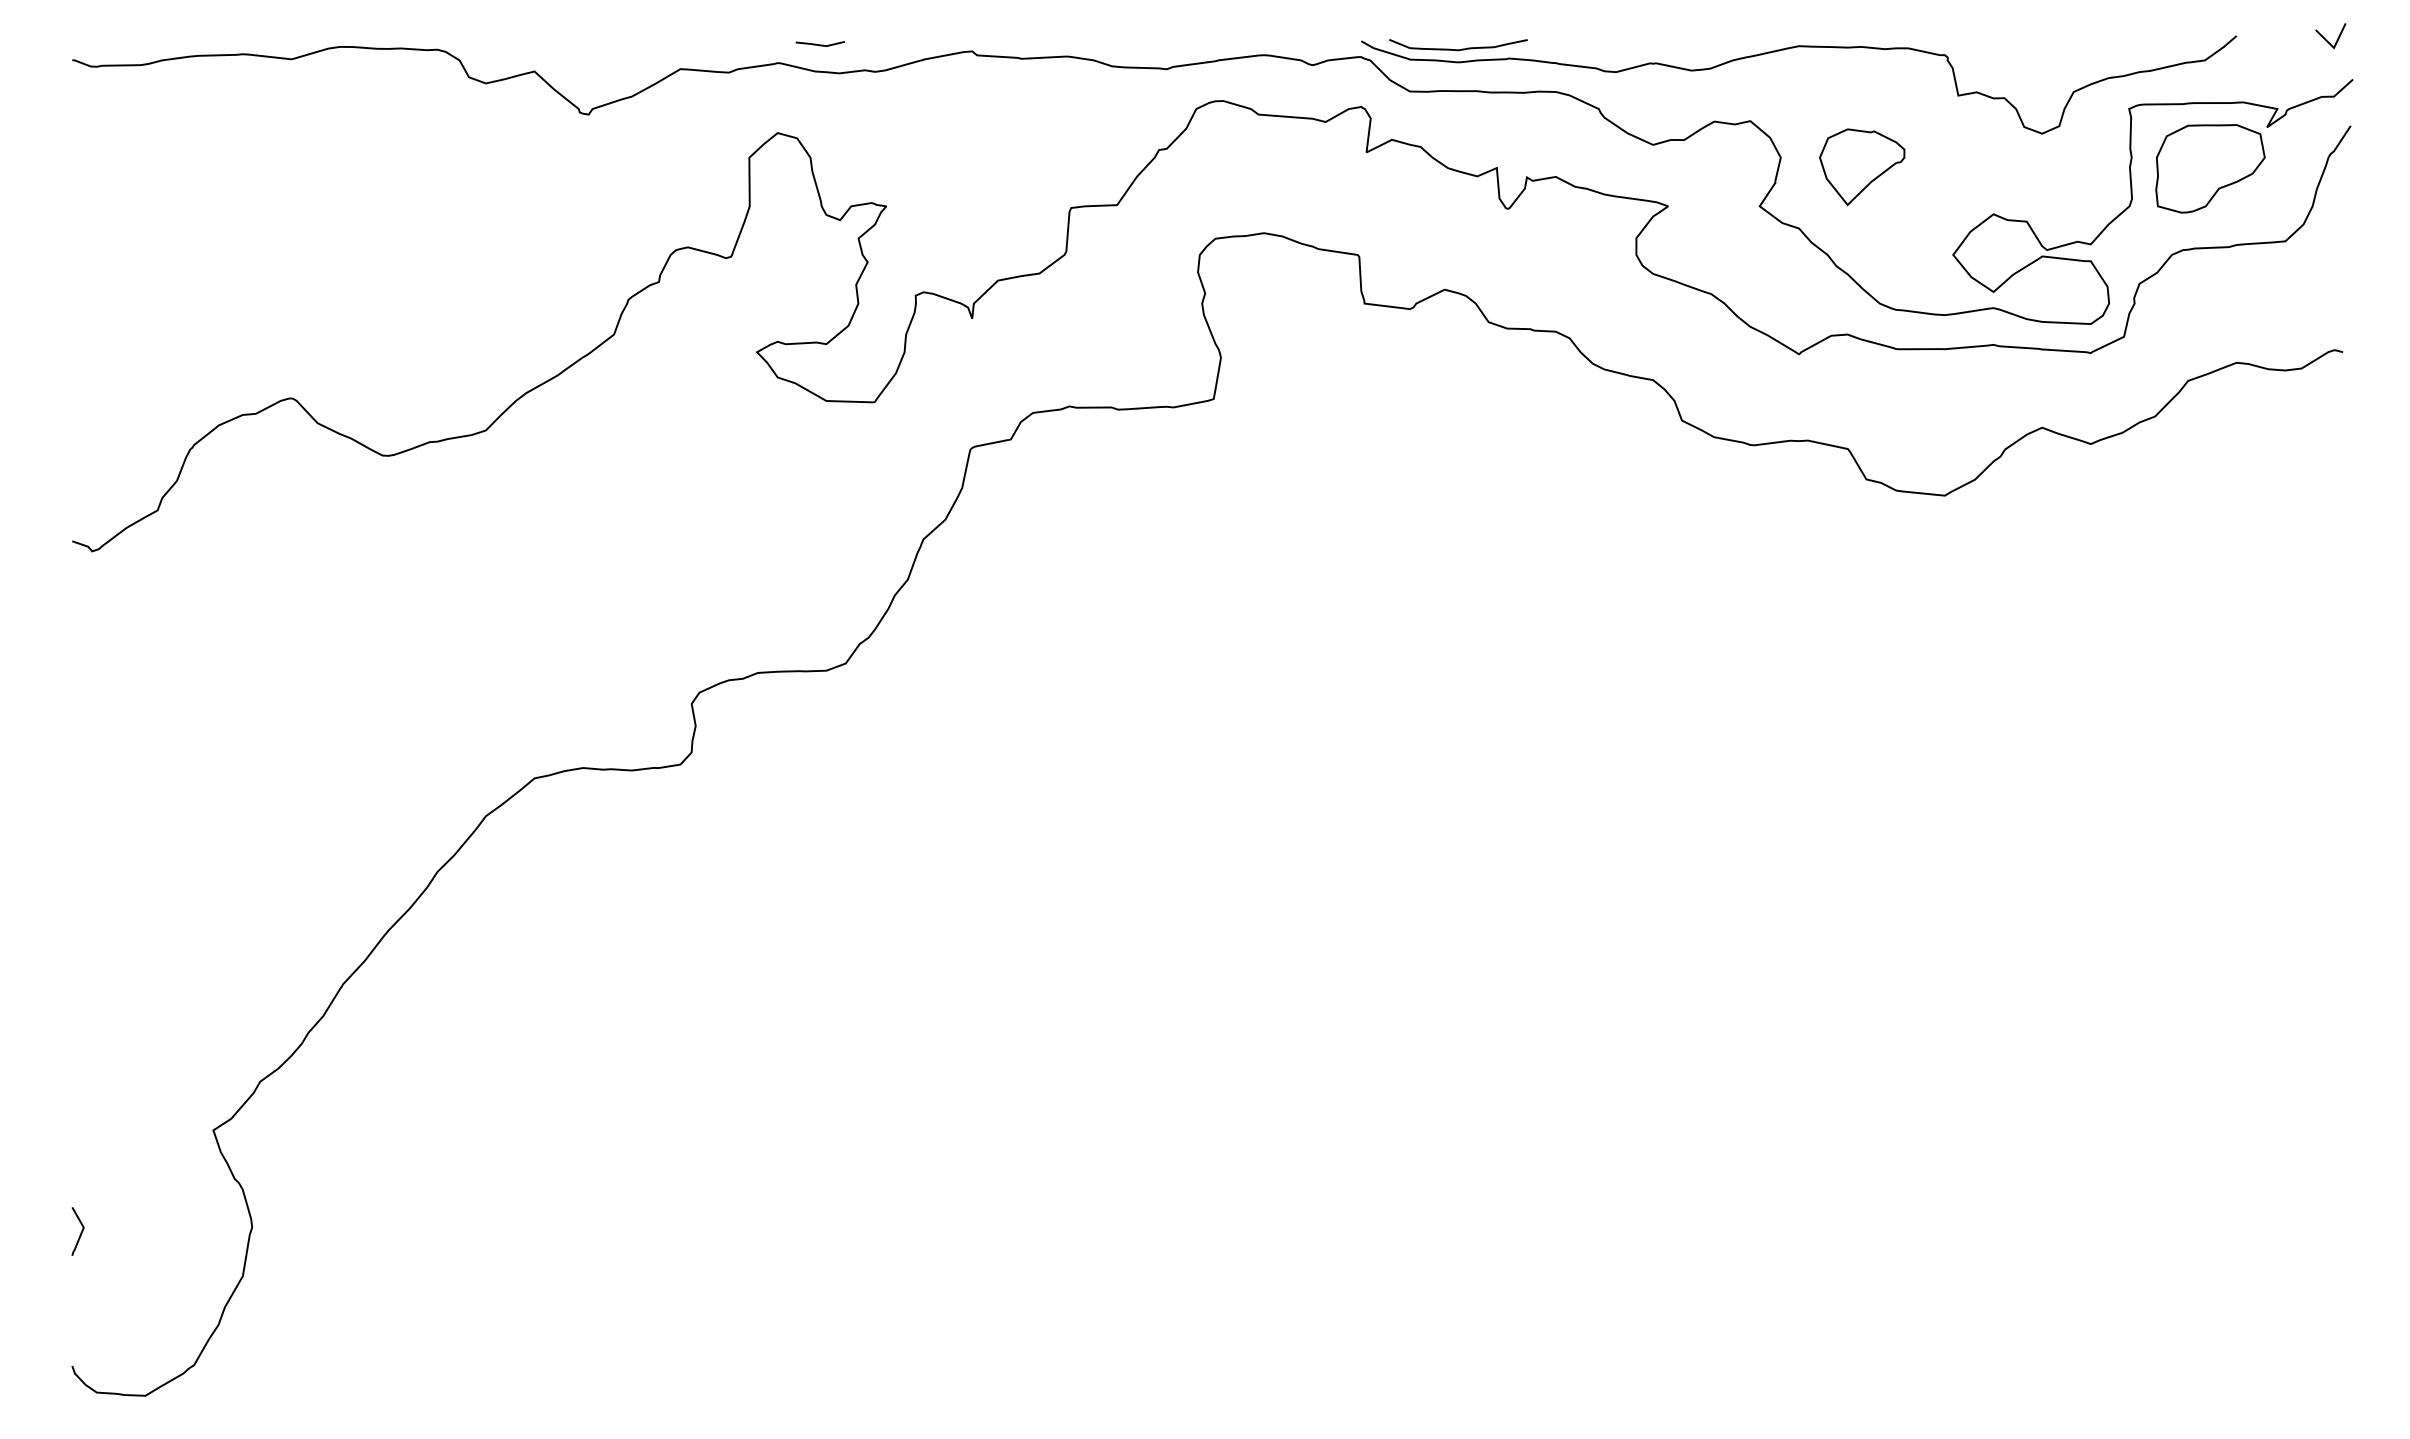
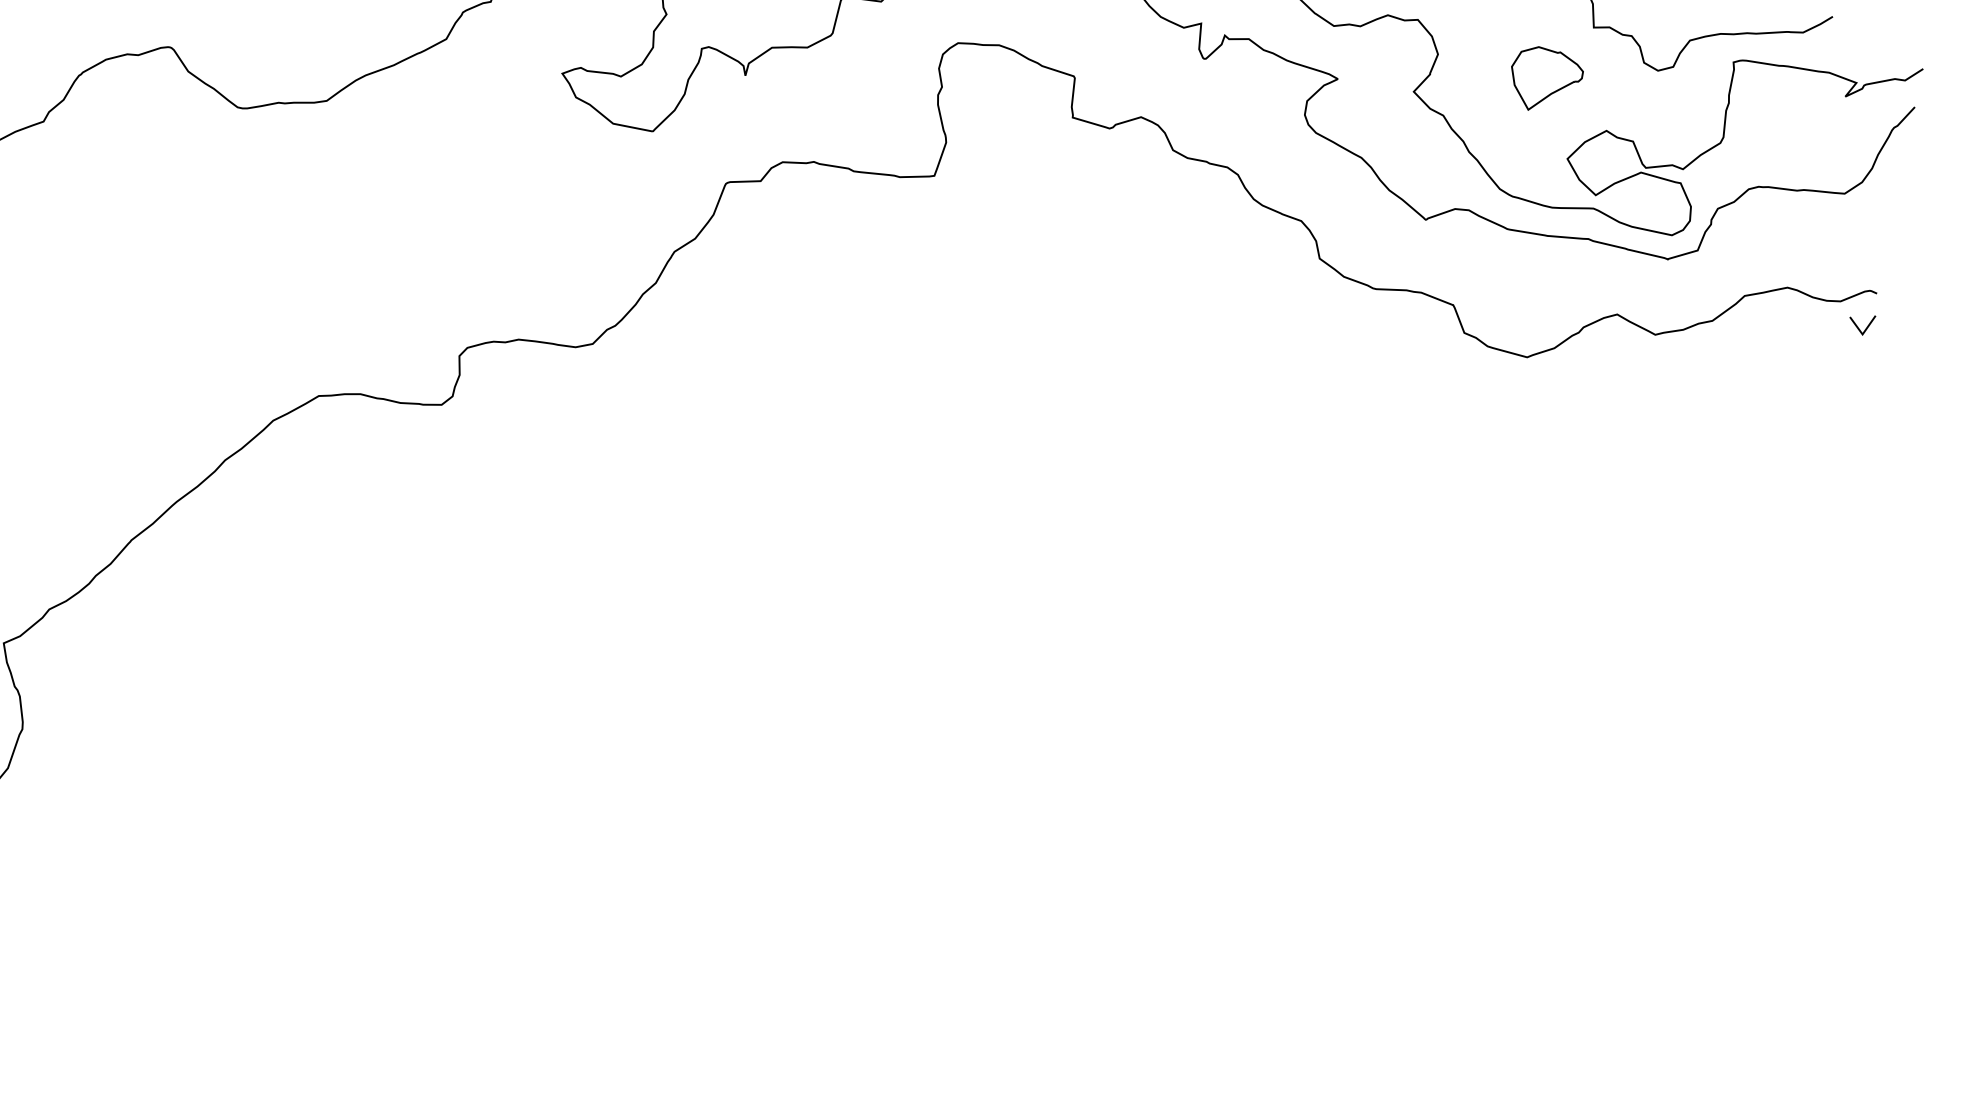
line: (2326, 39) -> (1857, 326), moved
part: (1862, 167) -> (1545, 80), moved
part: (2210, 168) -> (1792, 122), removed

